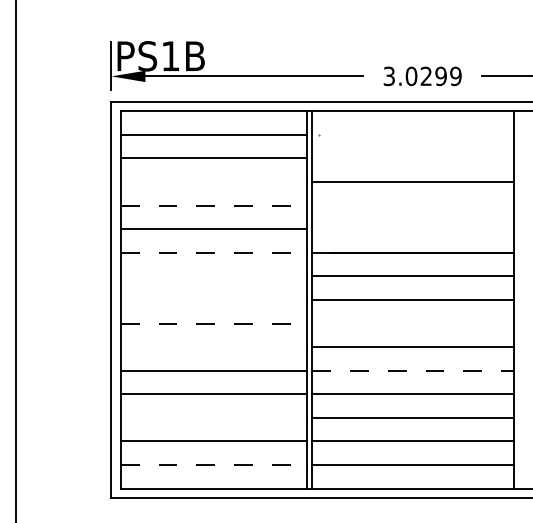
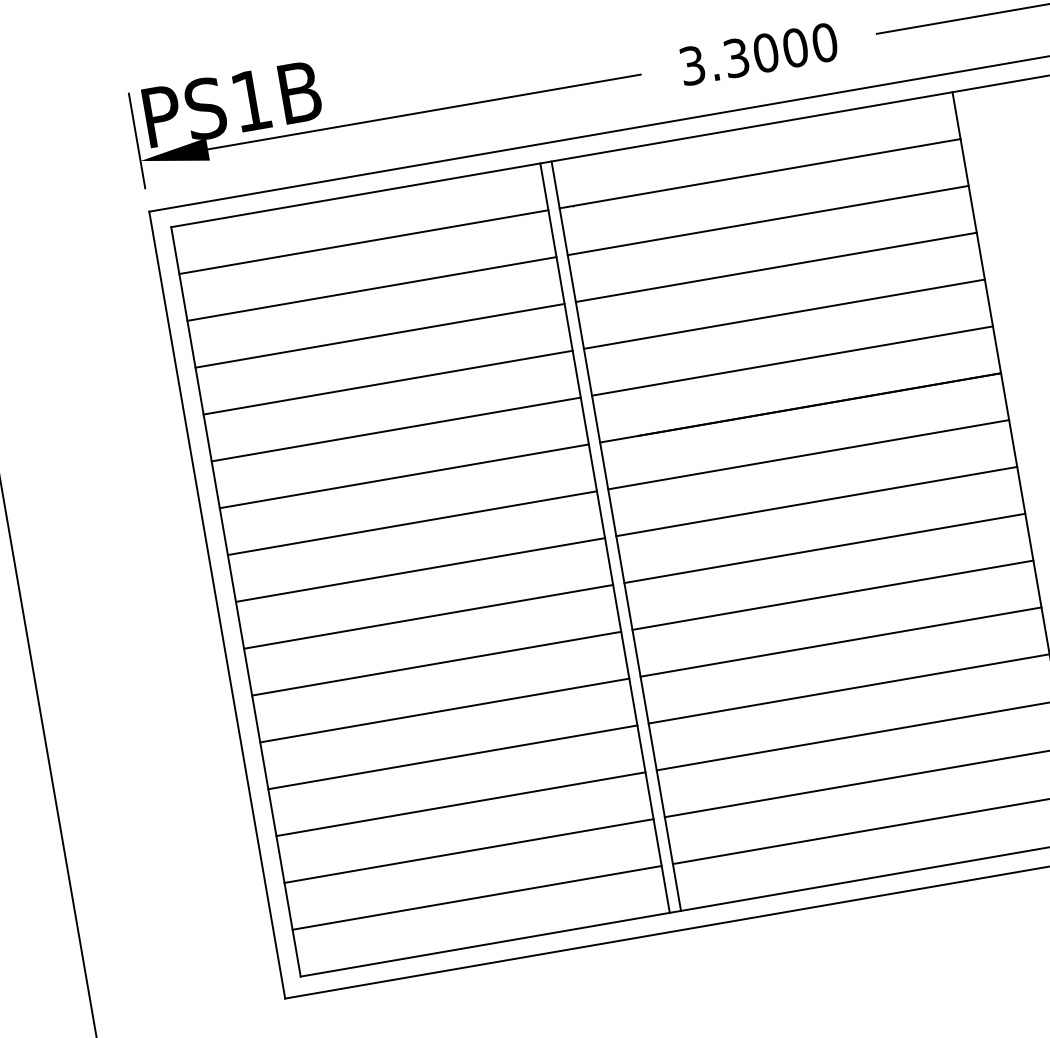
text: (433, 76) -> (780, 50), 3.0299 -> 3.3000
line: (413, 134) -> (760, 172), added
line: (413, 158) -> (768, 220), added
line: (213, 182) -> (379, 336), added
line: (213, 205) -> (387, 382), dashed -> solid
line: (413, 205) -> (784, 313), added
line: (413, 229) -> (793, 361), added
line: (213, 252) -> (403, 475), dashed -> solid
line: (213, 276) -> (411, 523), added
line: (213, 299) -> (419, 569), added
line: (213, 323) -> (428, 616), dashed -> solid
line: (413, 323) -> (825, 548), added
line: (213, 347) -> (436, 664), added
line: (413, 370) -> (841, 641), dashed -> solid
line: (213, 417) -> (460, 803), added
line: (213, 465) -> (476, 898), dashed -> solid

